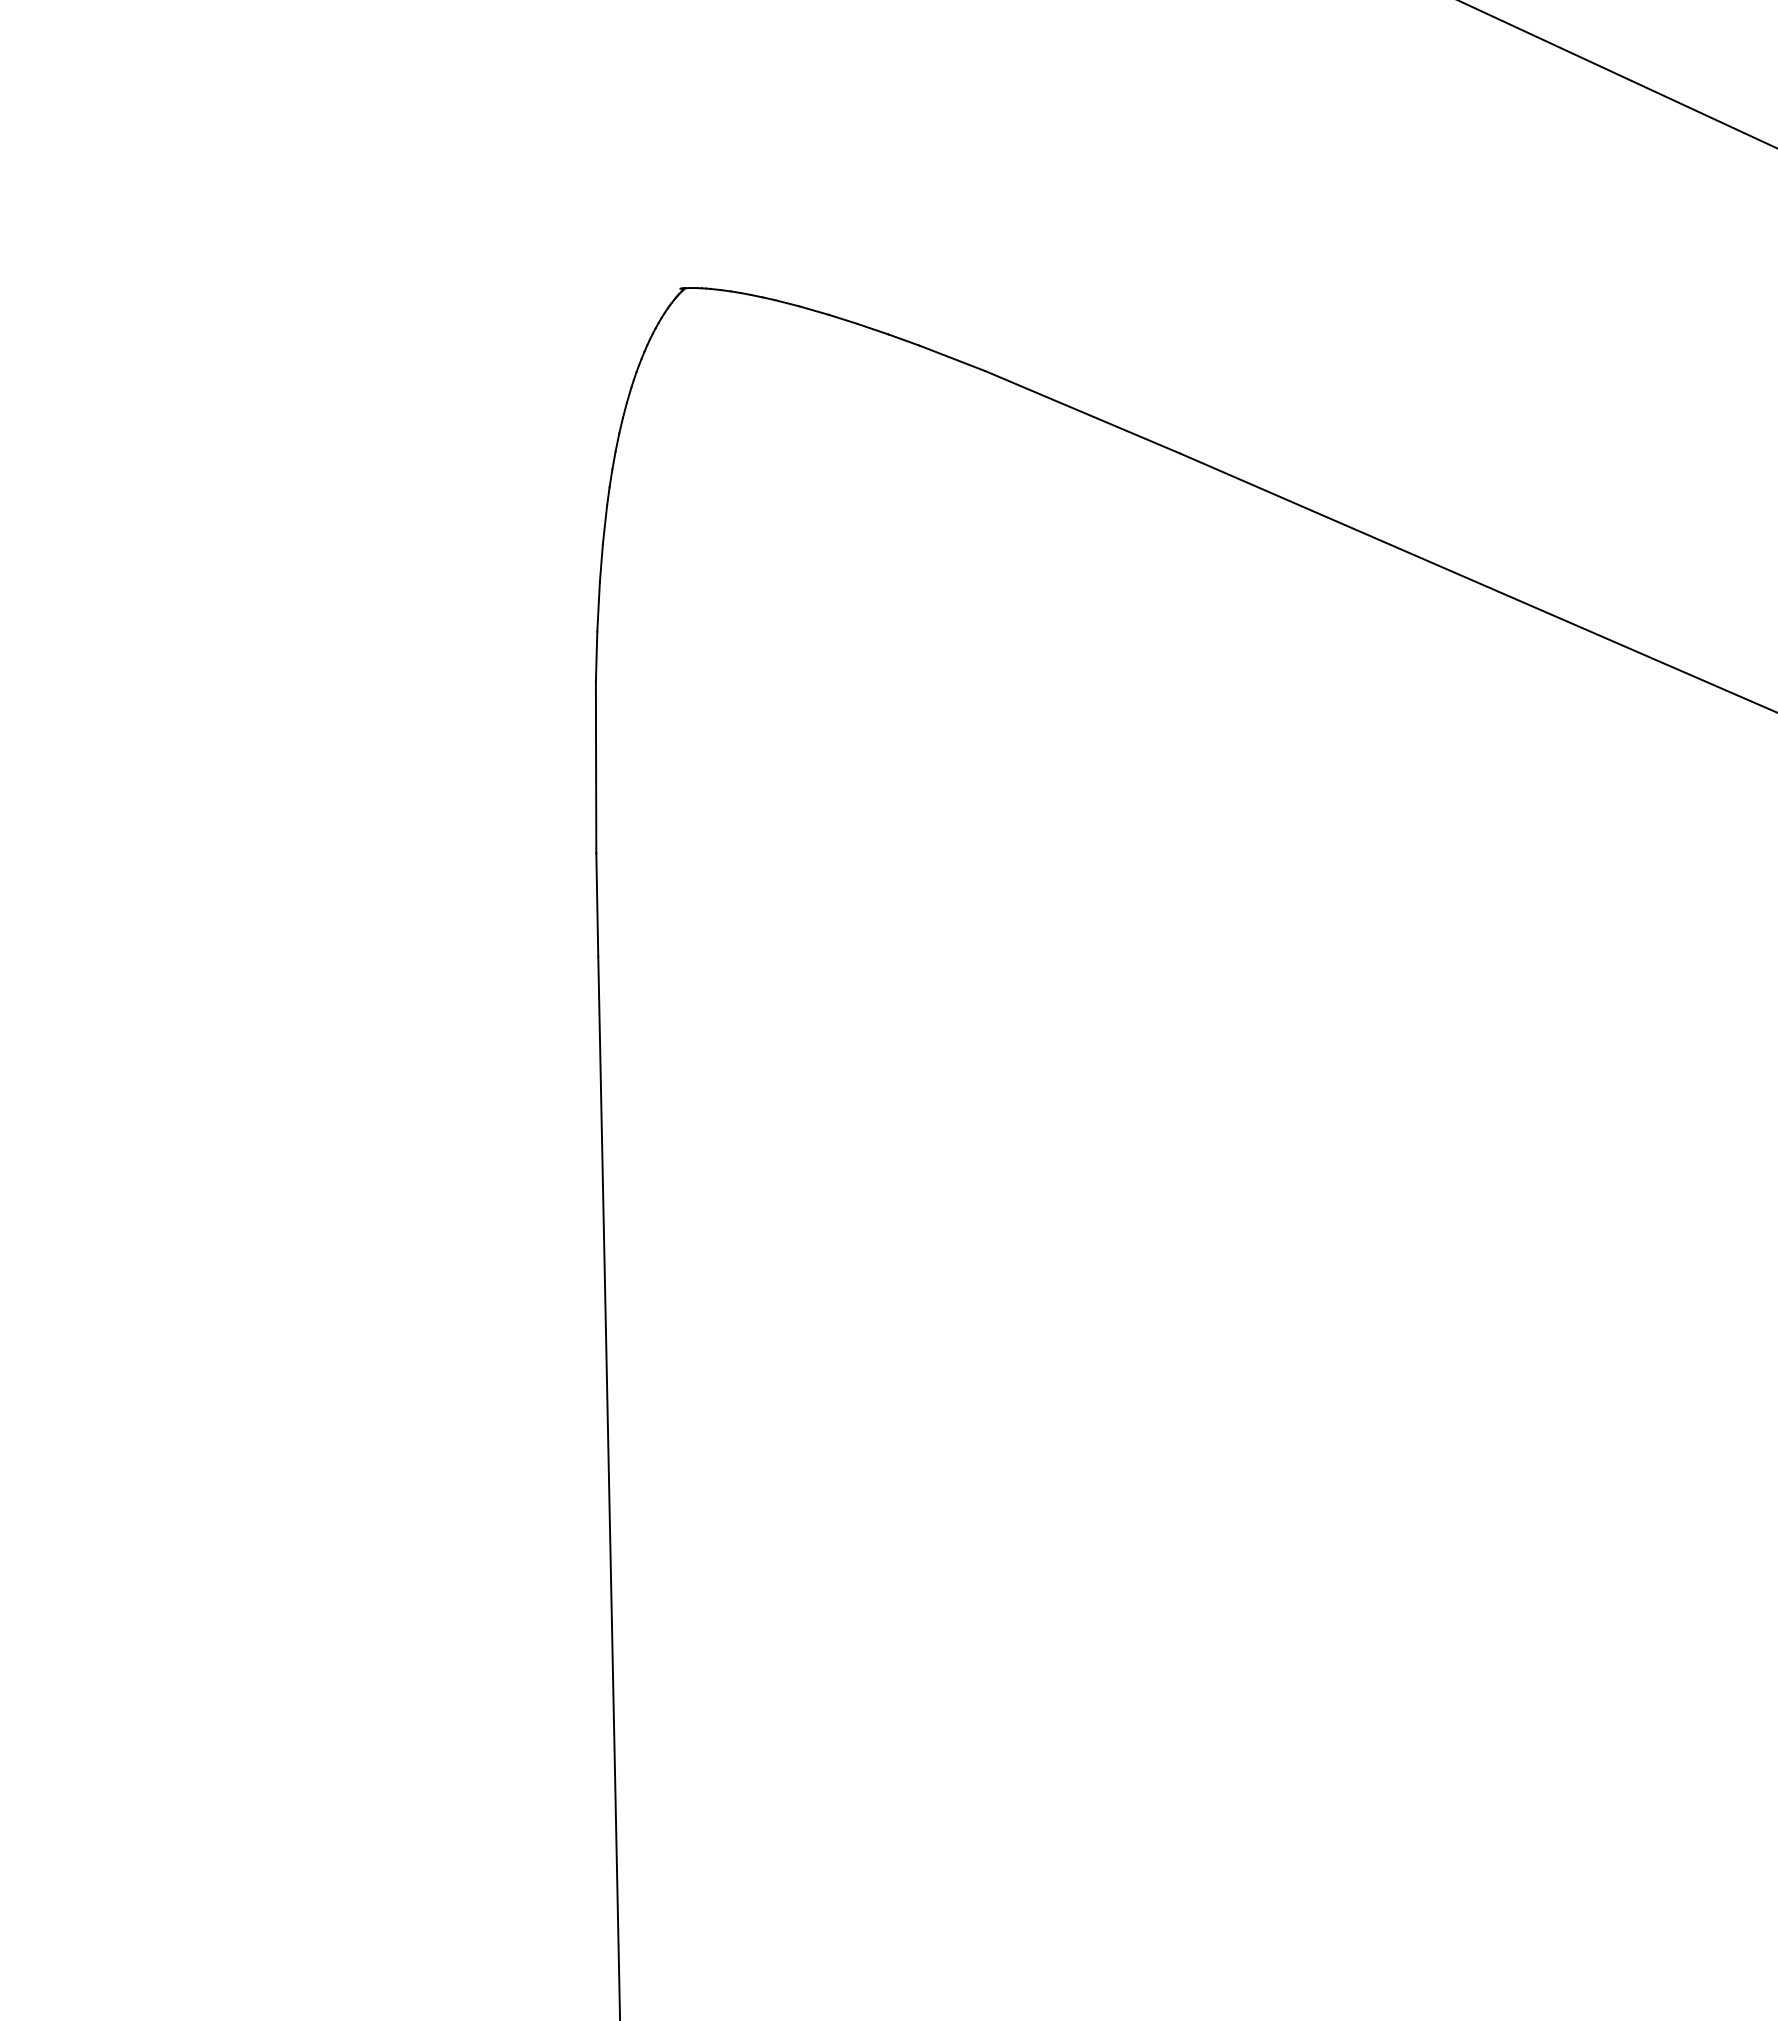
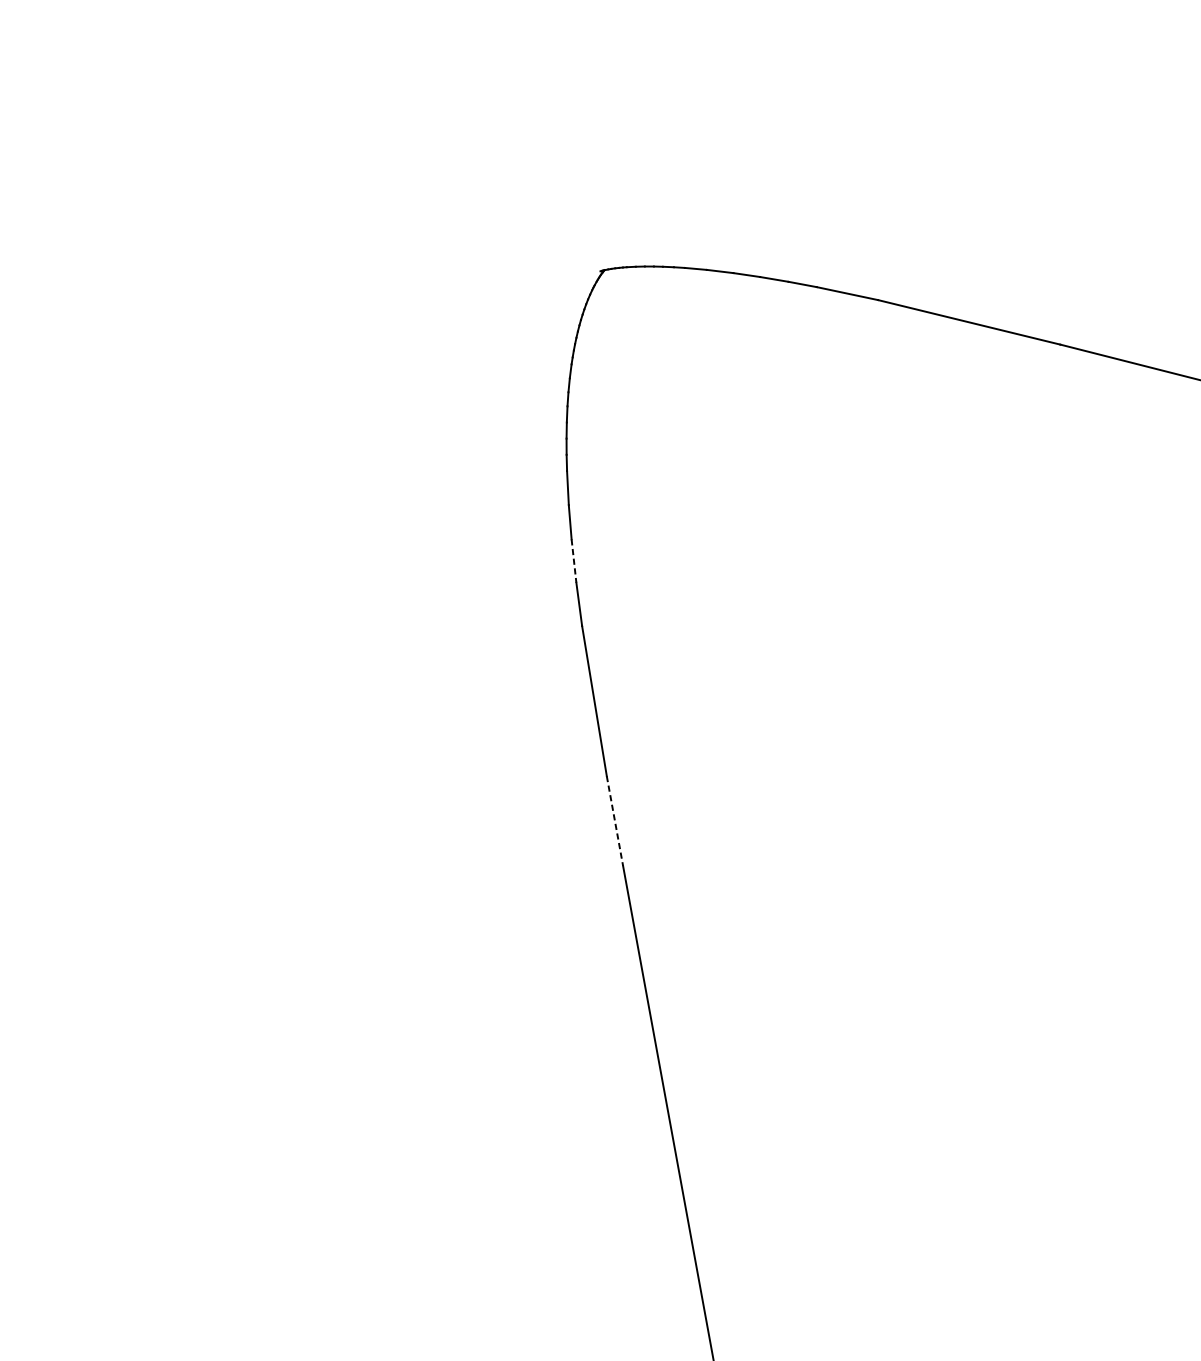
line: (598, 607) -> (573, 561), solid -> dashed
line: (597, 904) -> (615, 820), solid -> dashed

